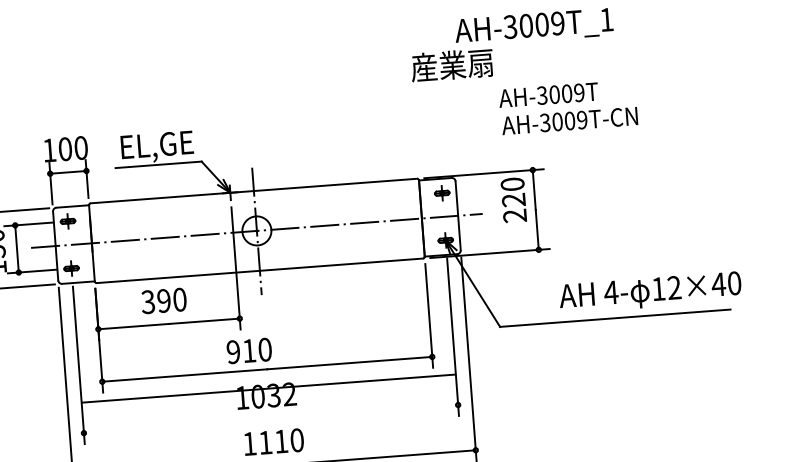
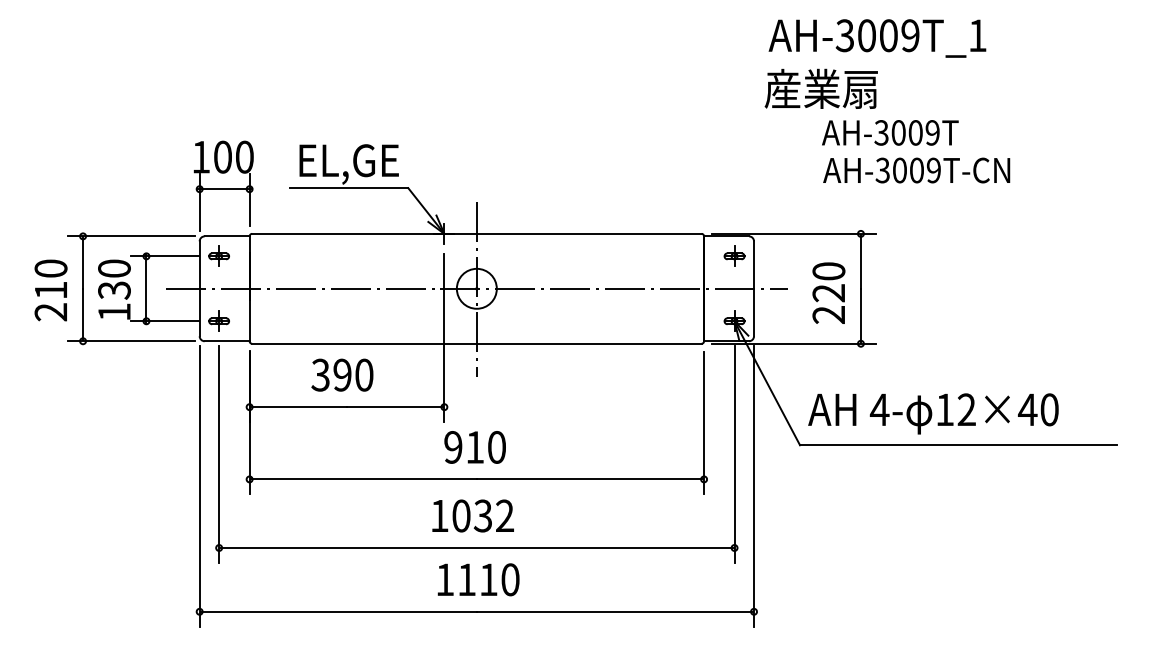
text: (451, 64) -> (820, 88), moved
text: (513, 199) -> (828, 292), moved
text: (650, 292) -> (933, 413), moved
text: (248, 351) -> (474, 447), moved
line: (268, 388) -> (476, 547), moved

